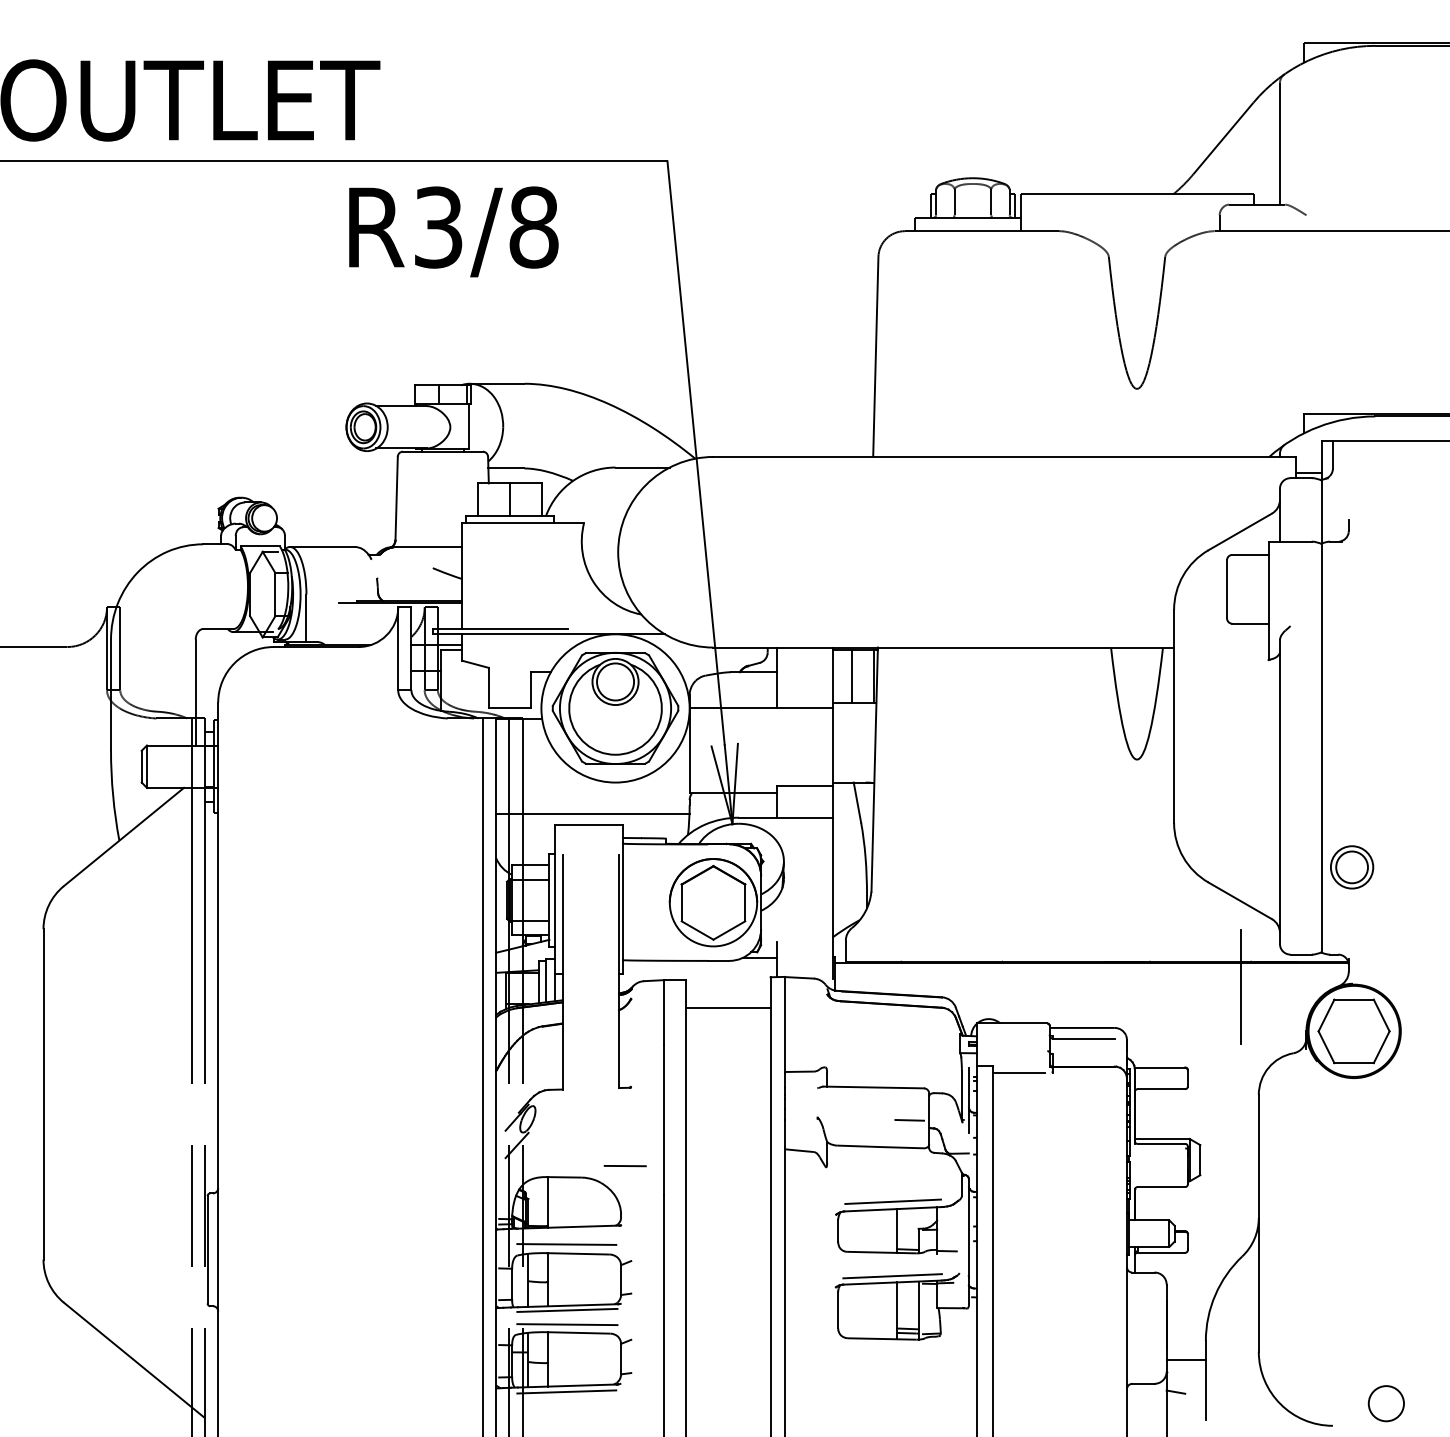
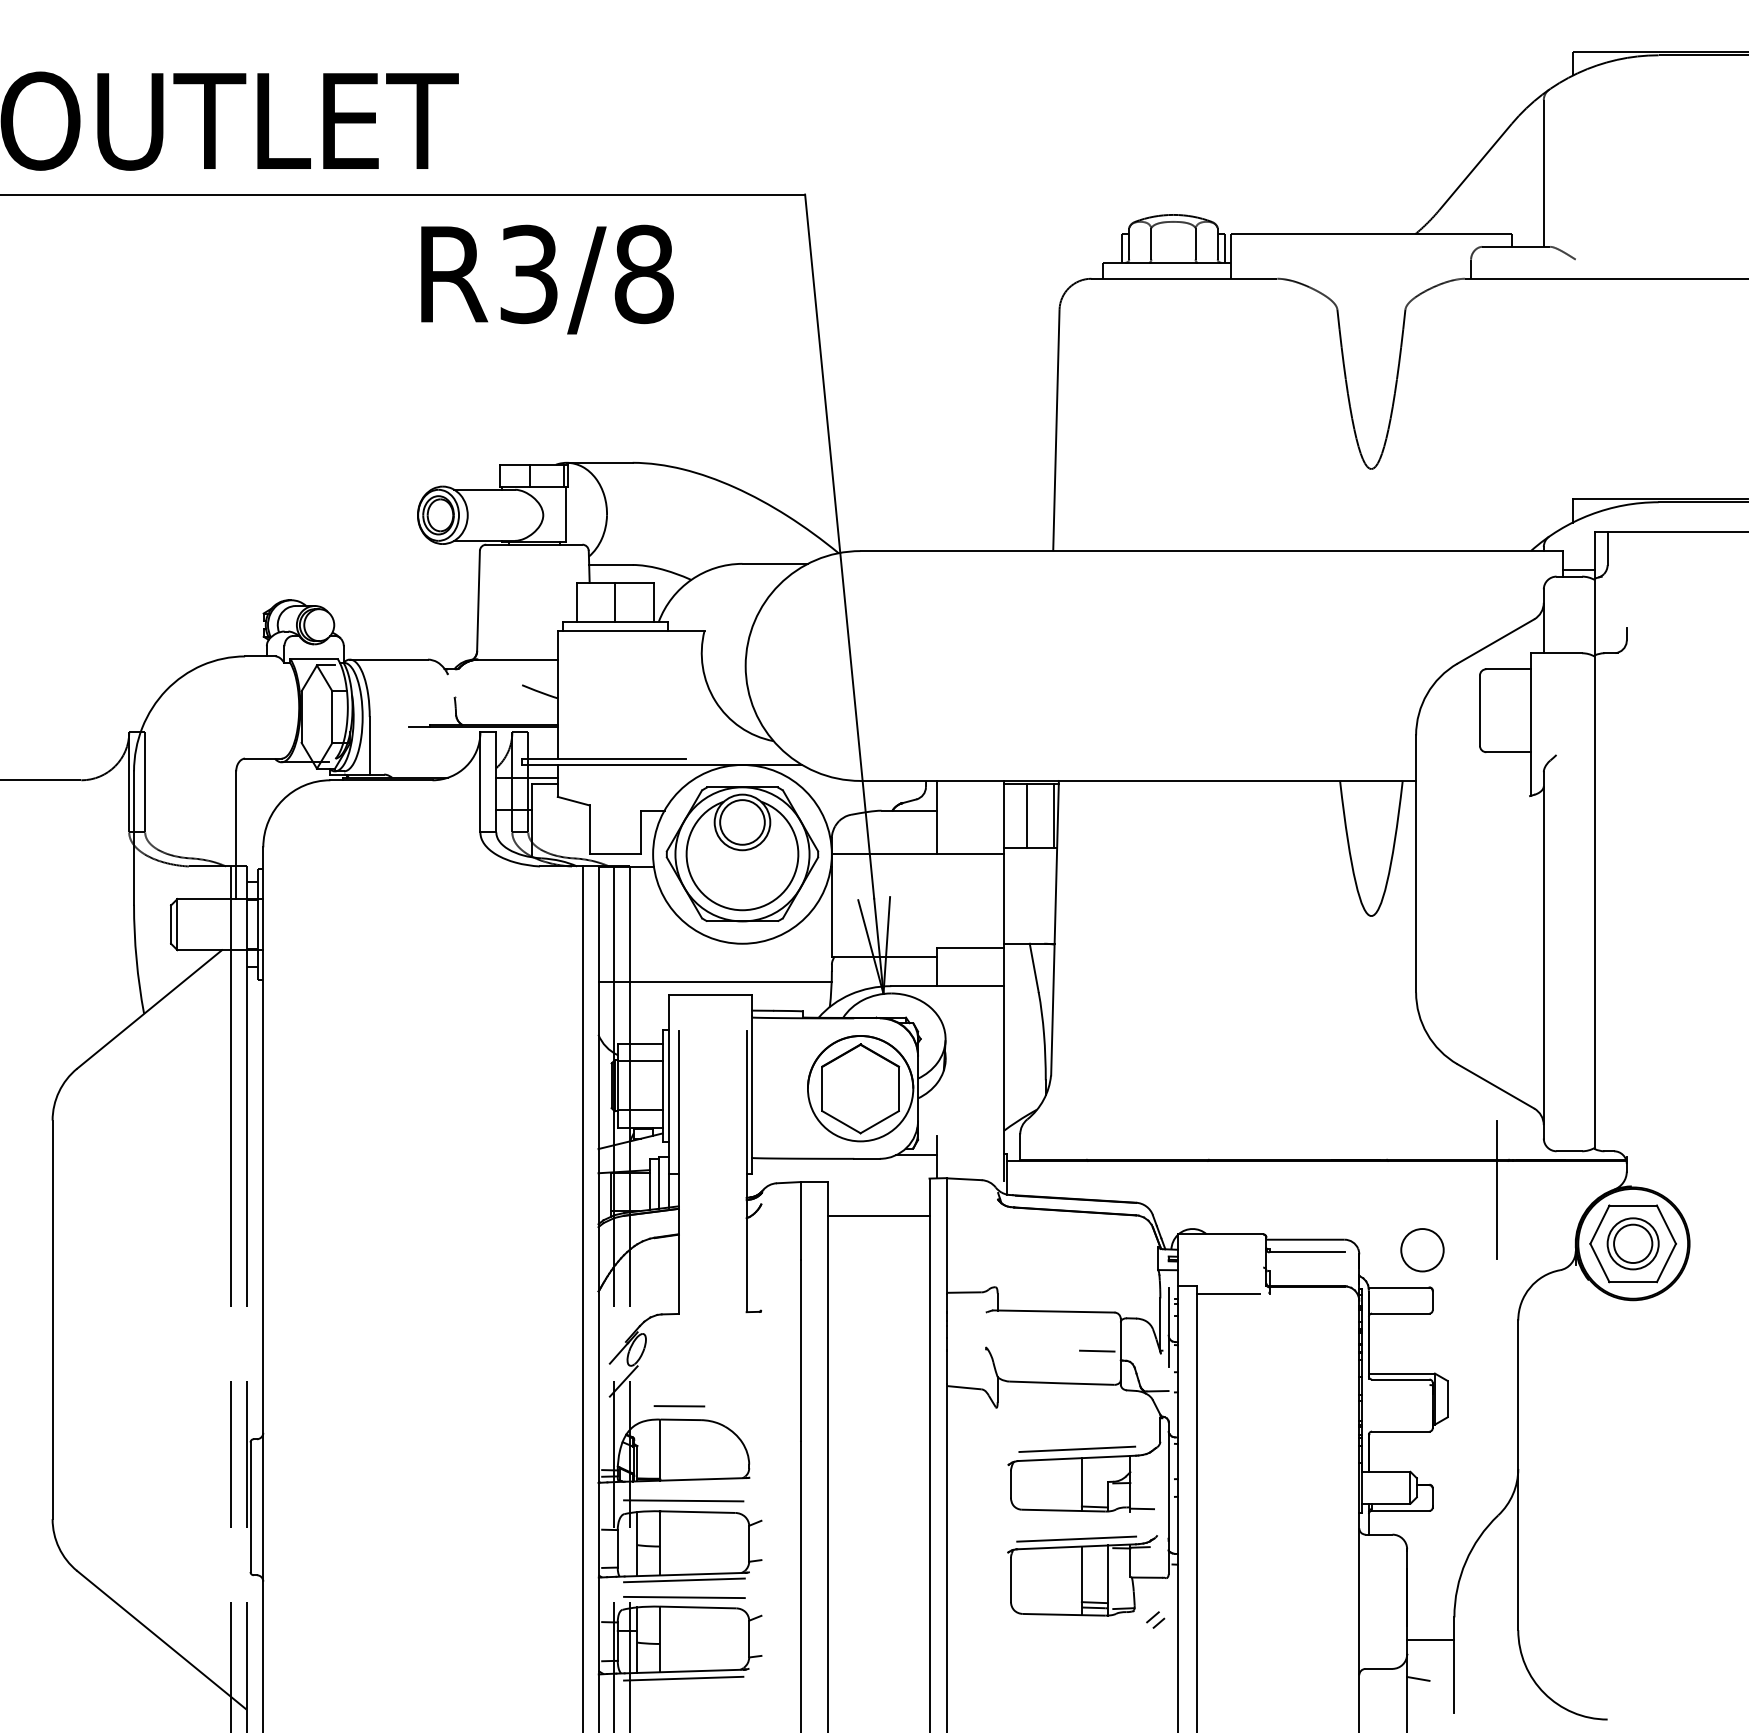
part: (1352, 867) -> (1633, 1243), moved
line: (624, 1166) -> (678, 1406), moved
part: (958, 1342) -> (1156, 1619), added
circle: (1385, 1403) -> (1421, 1250), moved

